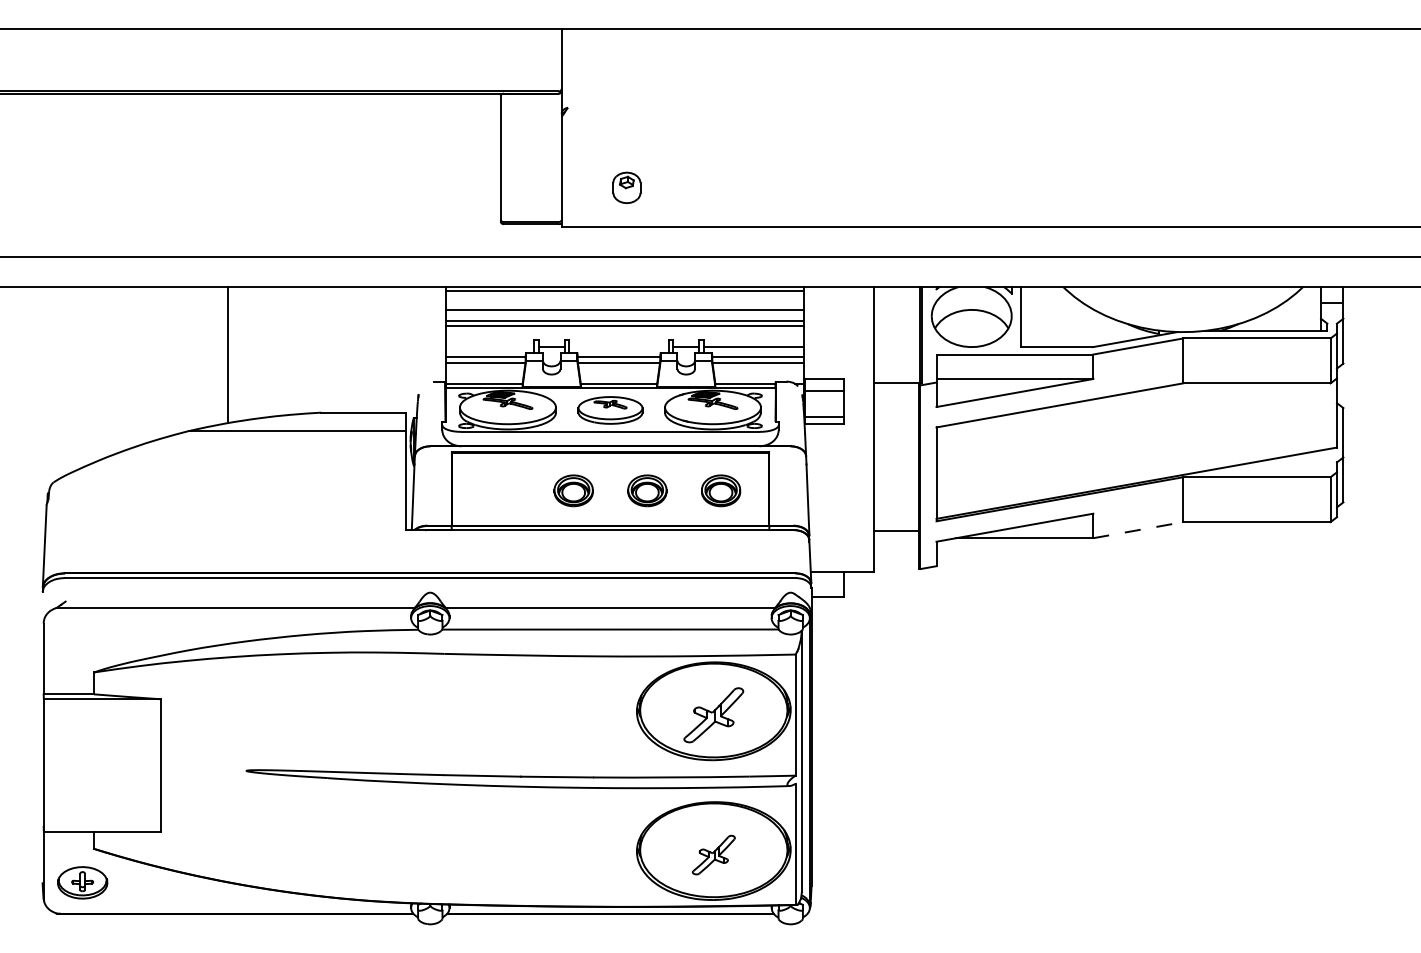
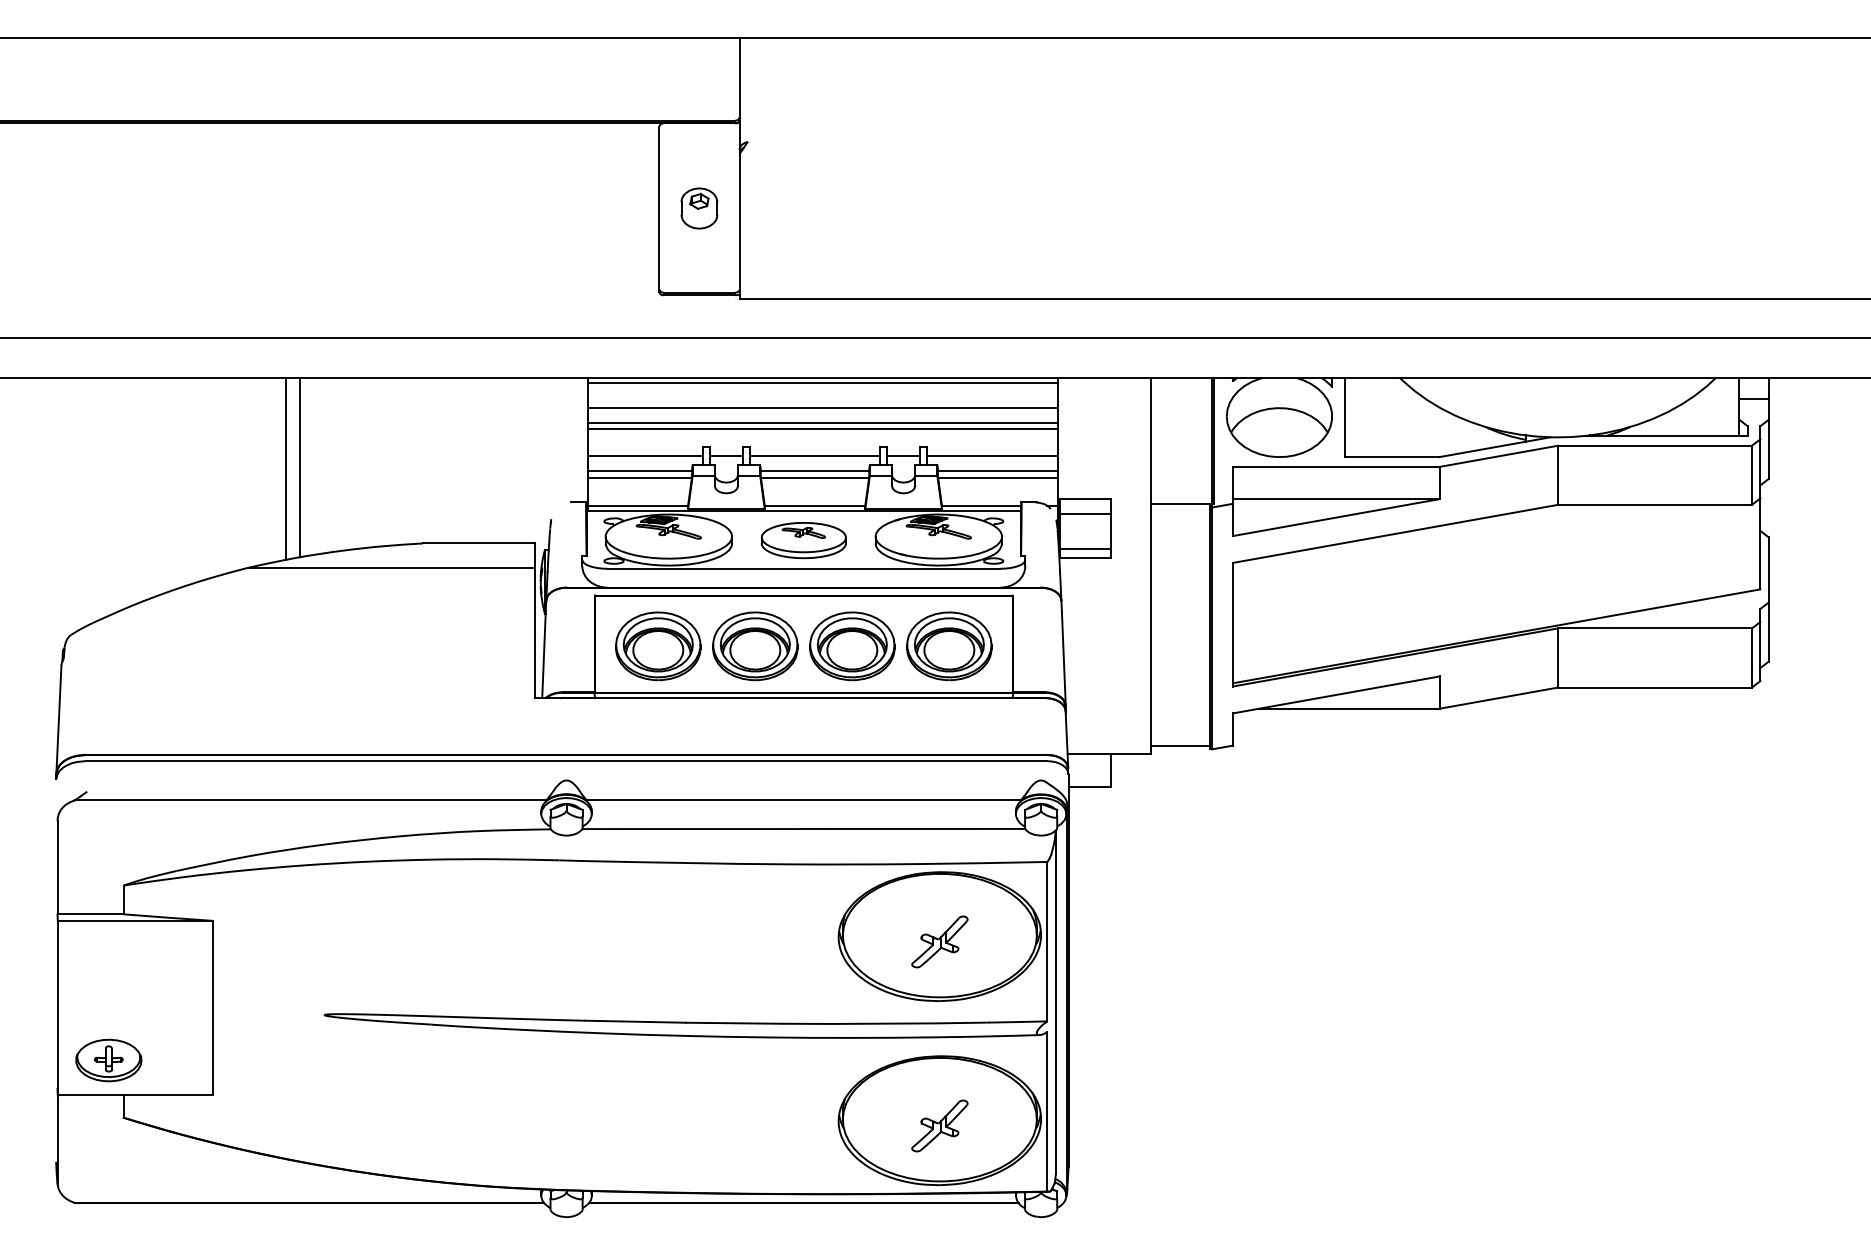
part: (626, 187) -> (699, 208), moved
line: (490, 346) -> (645, 456), added
line: (618, 346) -> (814, 456), added
line: (217, 356) -> (286, 469), added
part: (500, 490) -> (658, 646), added
part: (573, 490) -> (755, 646), size x1.67
part: (647, 490) -> (852, 646), size x1.67
part: (721, 490) -> (949, 646), size x1.67
line: (1138, 530) -> (1499, 698), dashed -> solid
line: (895, 531) -> (1179, 746), moved
part: (713, 714) -> (939, 941), size x0.71
part: (82, 882) -> (108, 1060), moved

